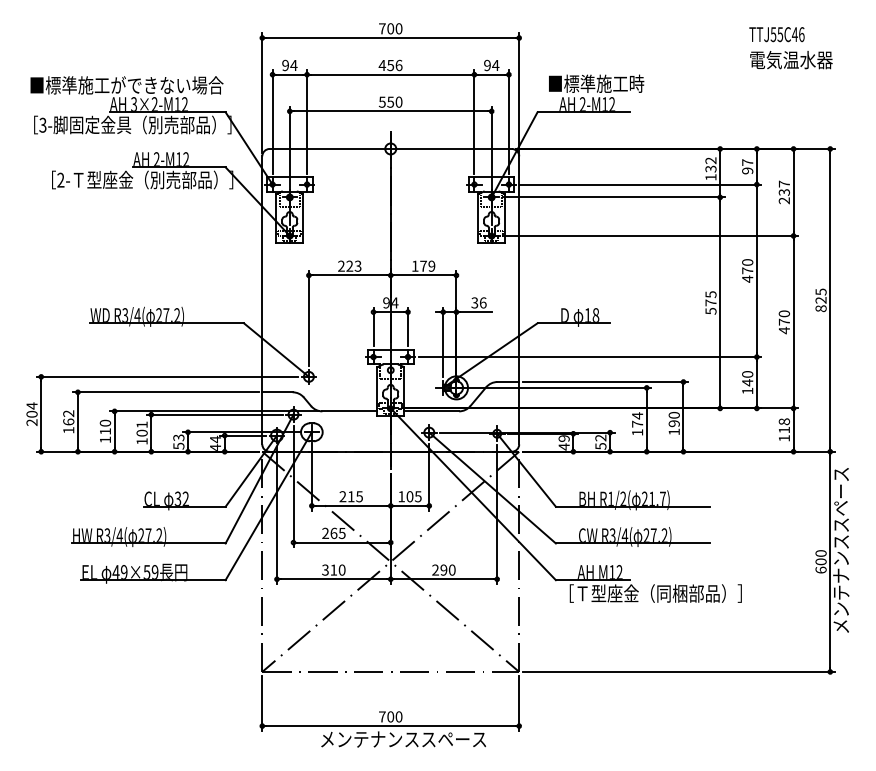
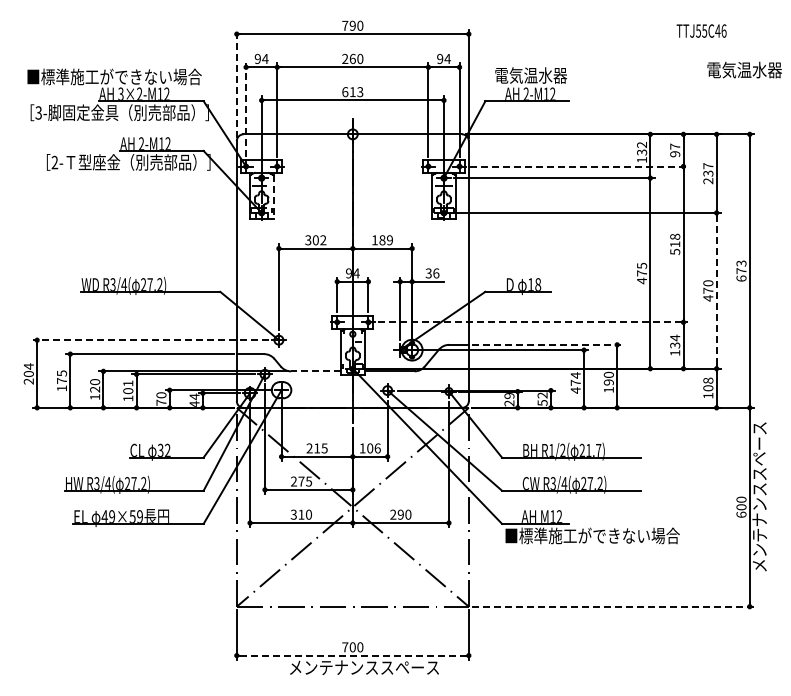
text: (390, 28) -> (352, 25), 700 -> 790
text: (791, 59) -> (744, 69), moved
text: (390, 64) -> (352, 58), 456 -> 260
text: (596, 83) -> (538, 75), ■標準施工時 -> 電気温水器
line: (261, 92) -> (236, 83), solid -> dashed
text: (390, 102) -> (352, 92), 550 -> 613
line: (273, 121) -> (246, 109), solid -> dashed
line: (641, 184) -> (579, 166), solid -> dashed
line: (302, 218) -> (273, 197), solid -> dashed
text: (349, 266) -> (315, 240), 223 -> 302
text: (423, 266) -> (382, 240), 179 -> 189
text: (748, 270) -> (675, 244), 470 -> 518
text: (821, 299) -> (741, 270), 825 -> 673
text: (711, 310) -> (642, 280), 575 -> 475
line: (793, 321) -> (716, 290), solid -> dashed
line: (590, 357) -> (533, 322), solid -> dashed
line: (167, 377) -> (151, 340), solid -> dashed
text: (748, 378) -> (675, 341), 140 -> 134
line: (605, 381) -> (546, 344), solid -> dashed
line: (349, 411) -> (315, 371), solid -> dashed
text: (68, 417) -> (61, 376), 162 -> 175
text: (784, 430) -> (708, 388), 118 -> 108
text: (104, 431) -> (94, 389), 110 -> 120
text: (637, 432) -> (575, 390), 174 -> 474
text: (178, 441) -> (161, 398), 53 -> 70
text: (564, 446) -> (509, 403), 49 -> 29
text: (418, 496) -> (377, 448), 105 -> 106
text: (333, 533) -> (301, 481), 265 -> 275
text: (656, 593) -> (592, 535), ［Ｔ型座金（同梱部品）］ -> ■標準施工ができない場合
line: (679, 671) -> (613, 606), solid -> dashed
line: (390, 725) -> (352, 655), solid -> dashed

